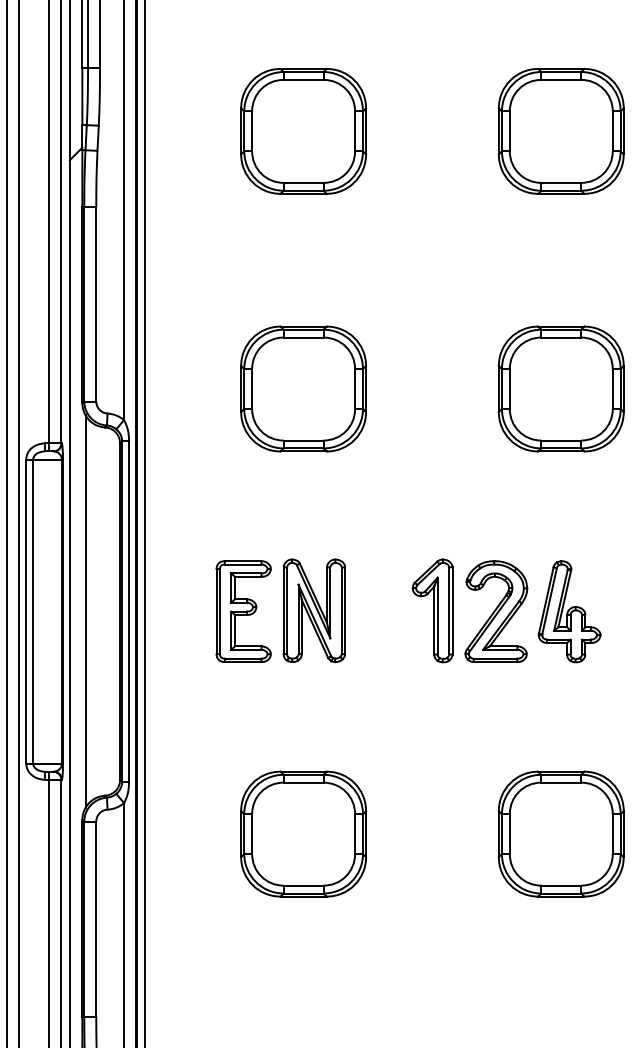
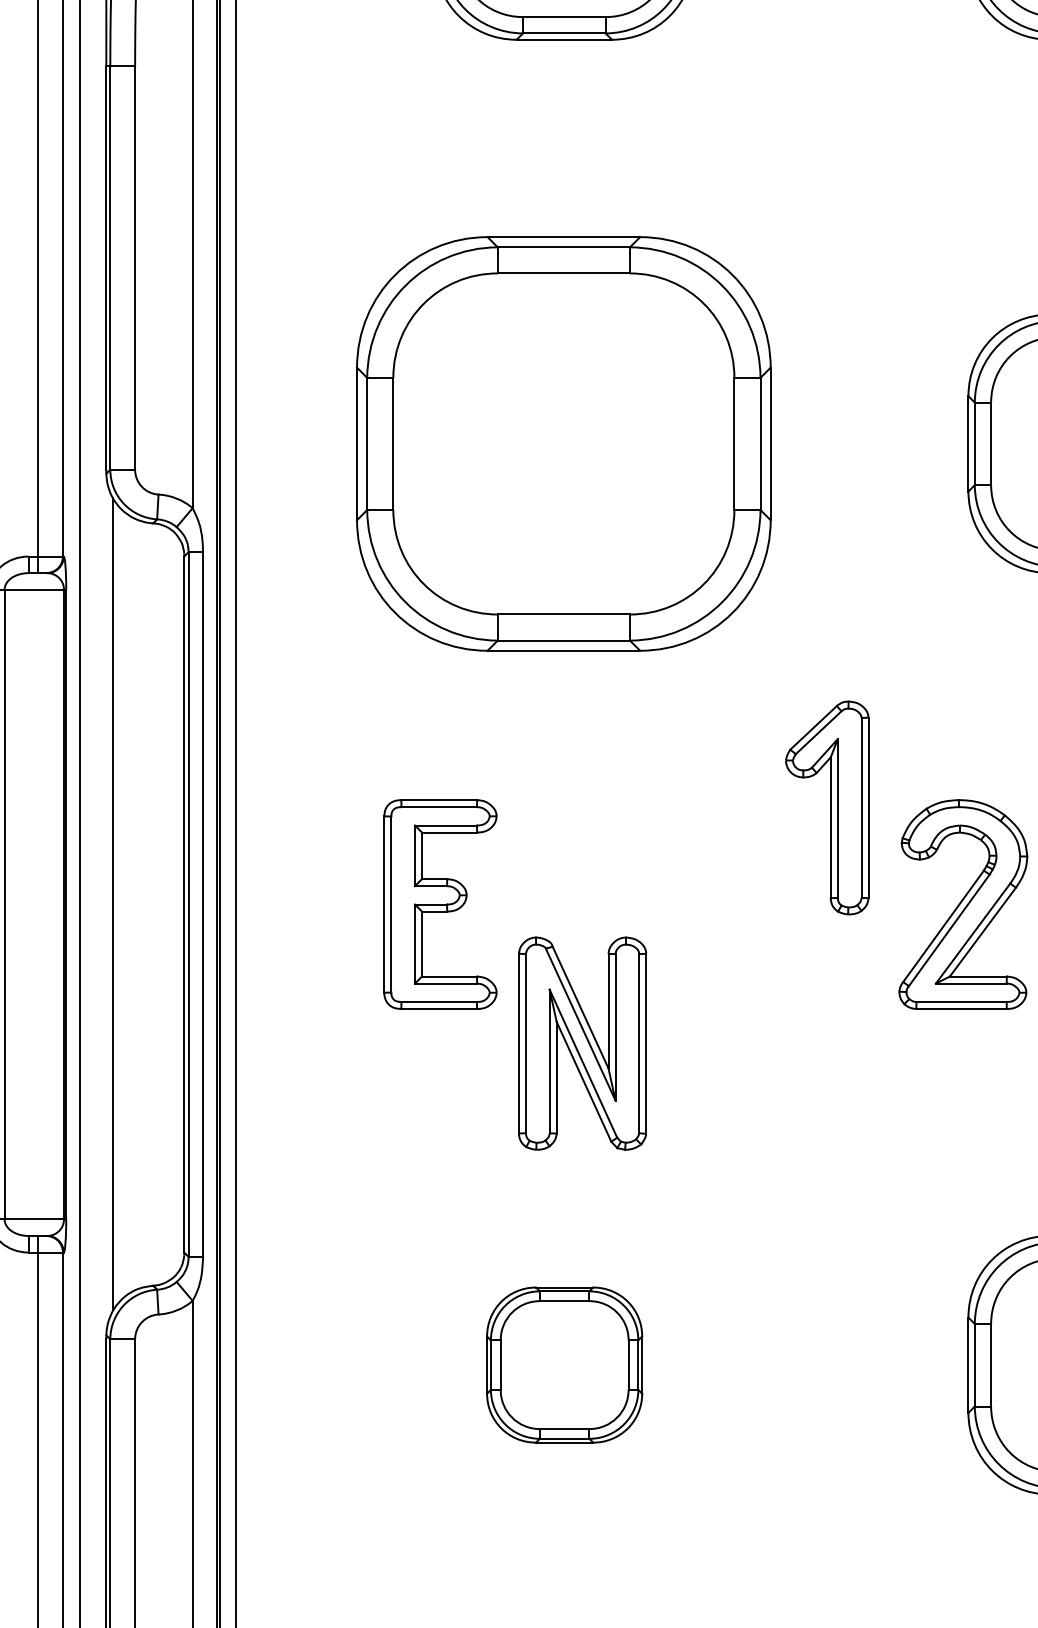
part: (303, 388) -> (564, 442), size x1.6
part: (313, 610) -> (580, 1043), moved
part: (432, 610) -> (826, 807), moved
part: (303, 833) -> (564, 1363), size x0.6

